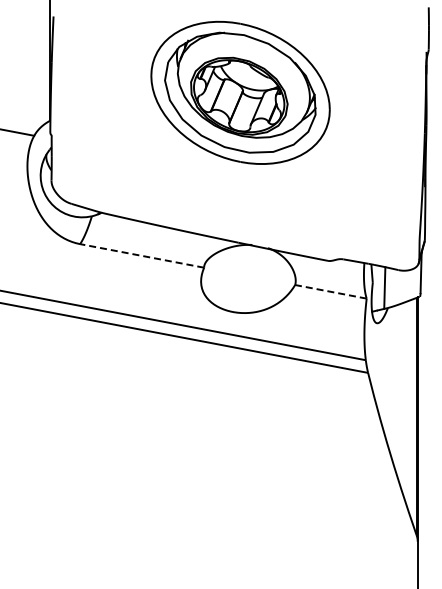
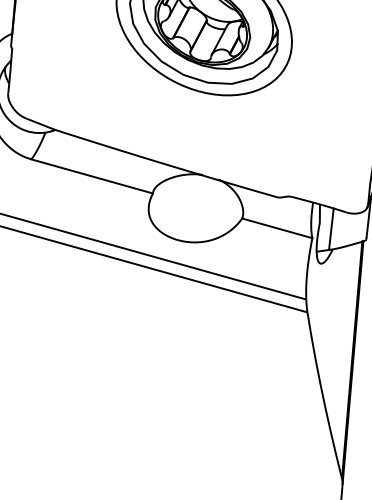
line: (141, 255) -> (91, 175), dashed -> solid
line: (330, 291) -> (276, 228), dashed -> solid

